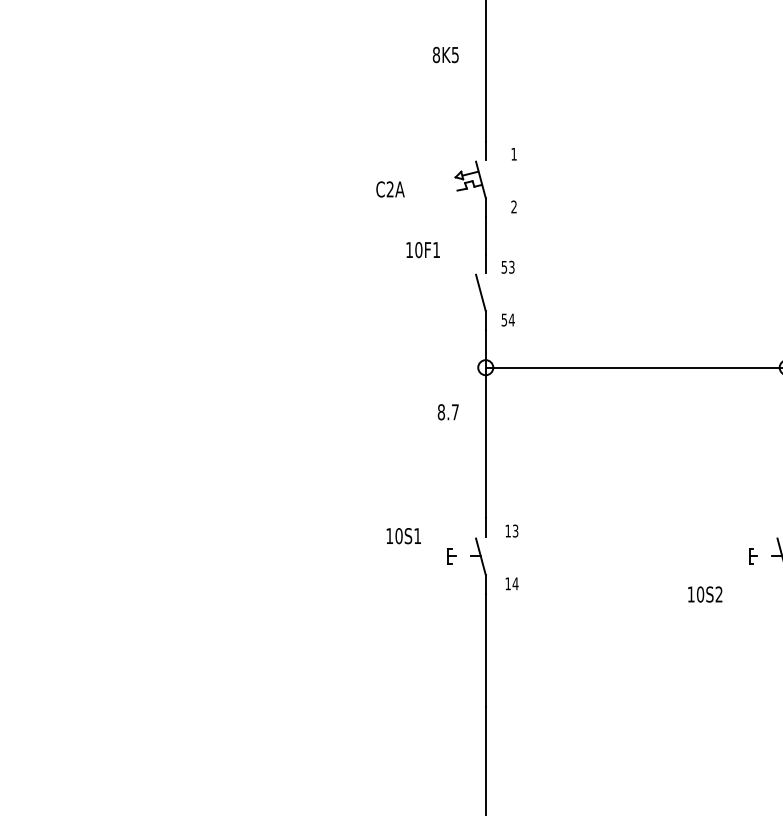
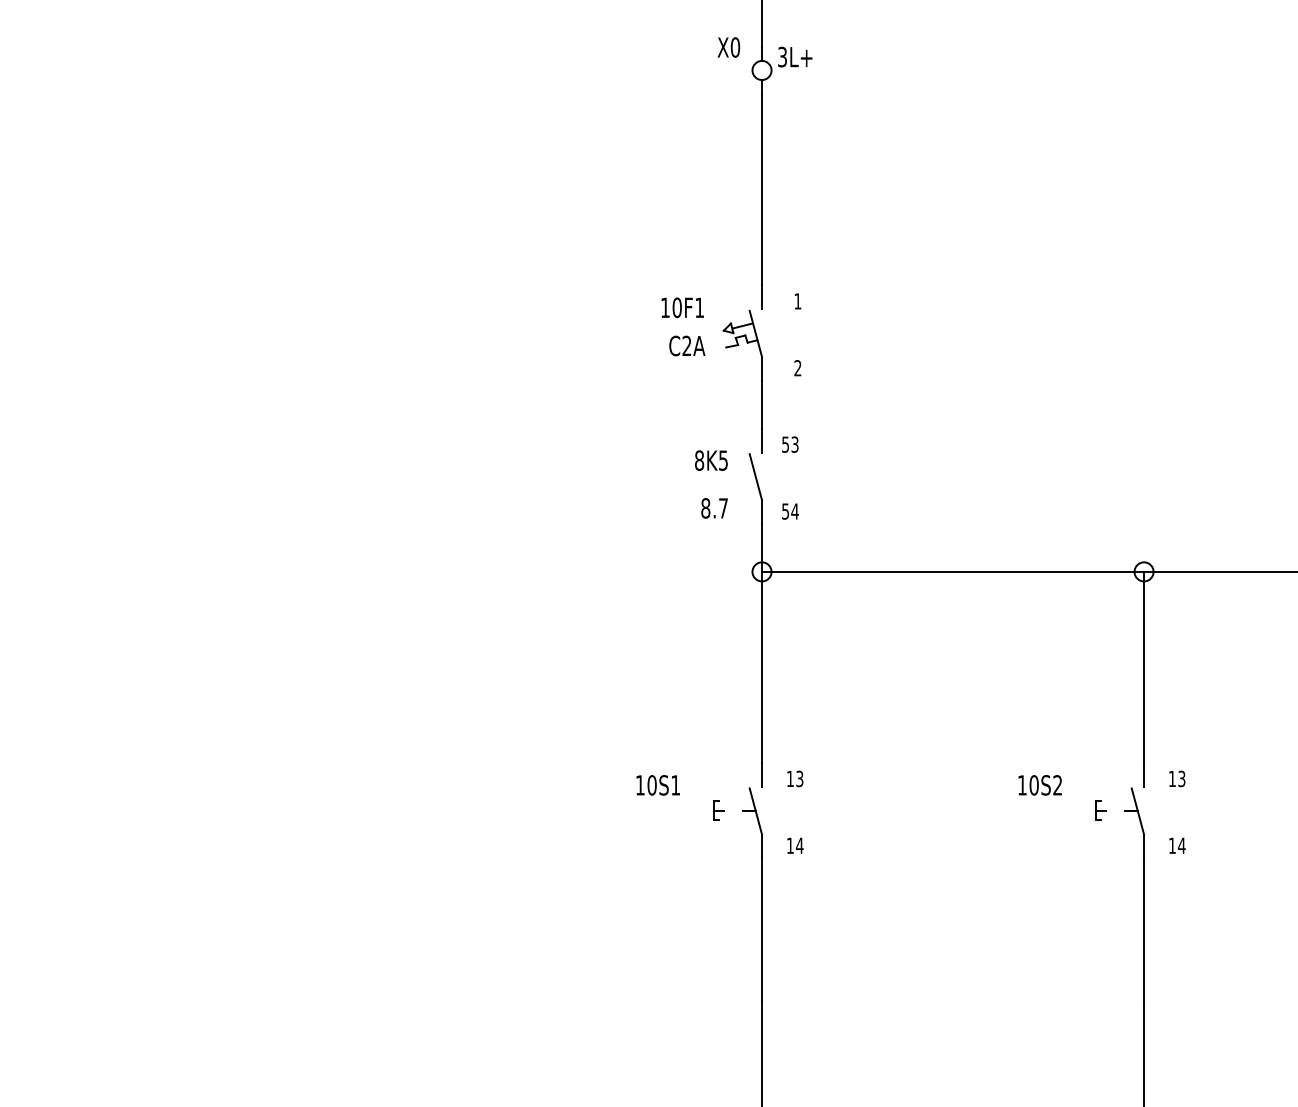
text: (445, 54) -> (711, 460), moved
text: (390, 189) -> (687, 345), moved
text: (423, 249) -> (682, 307), moved
text: (448, 412) -> (714, 508), moved
text: (704, 594) -> (1039, 785), moved

